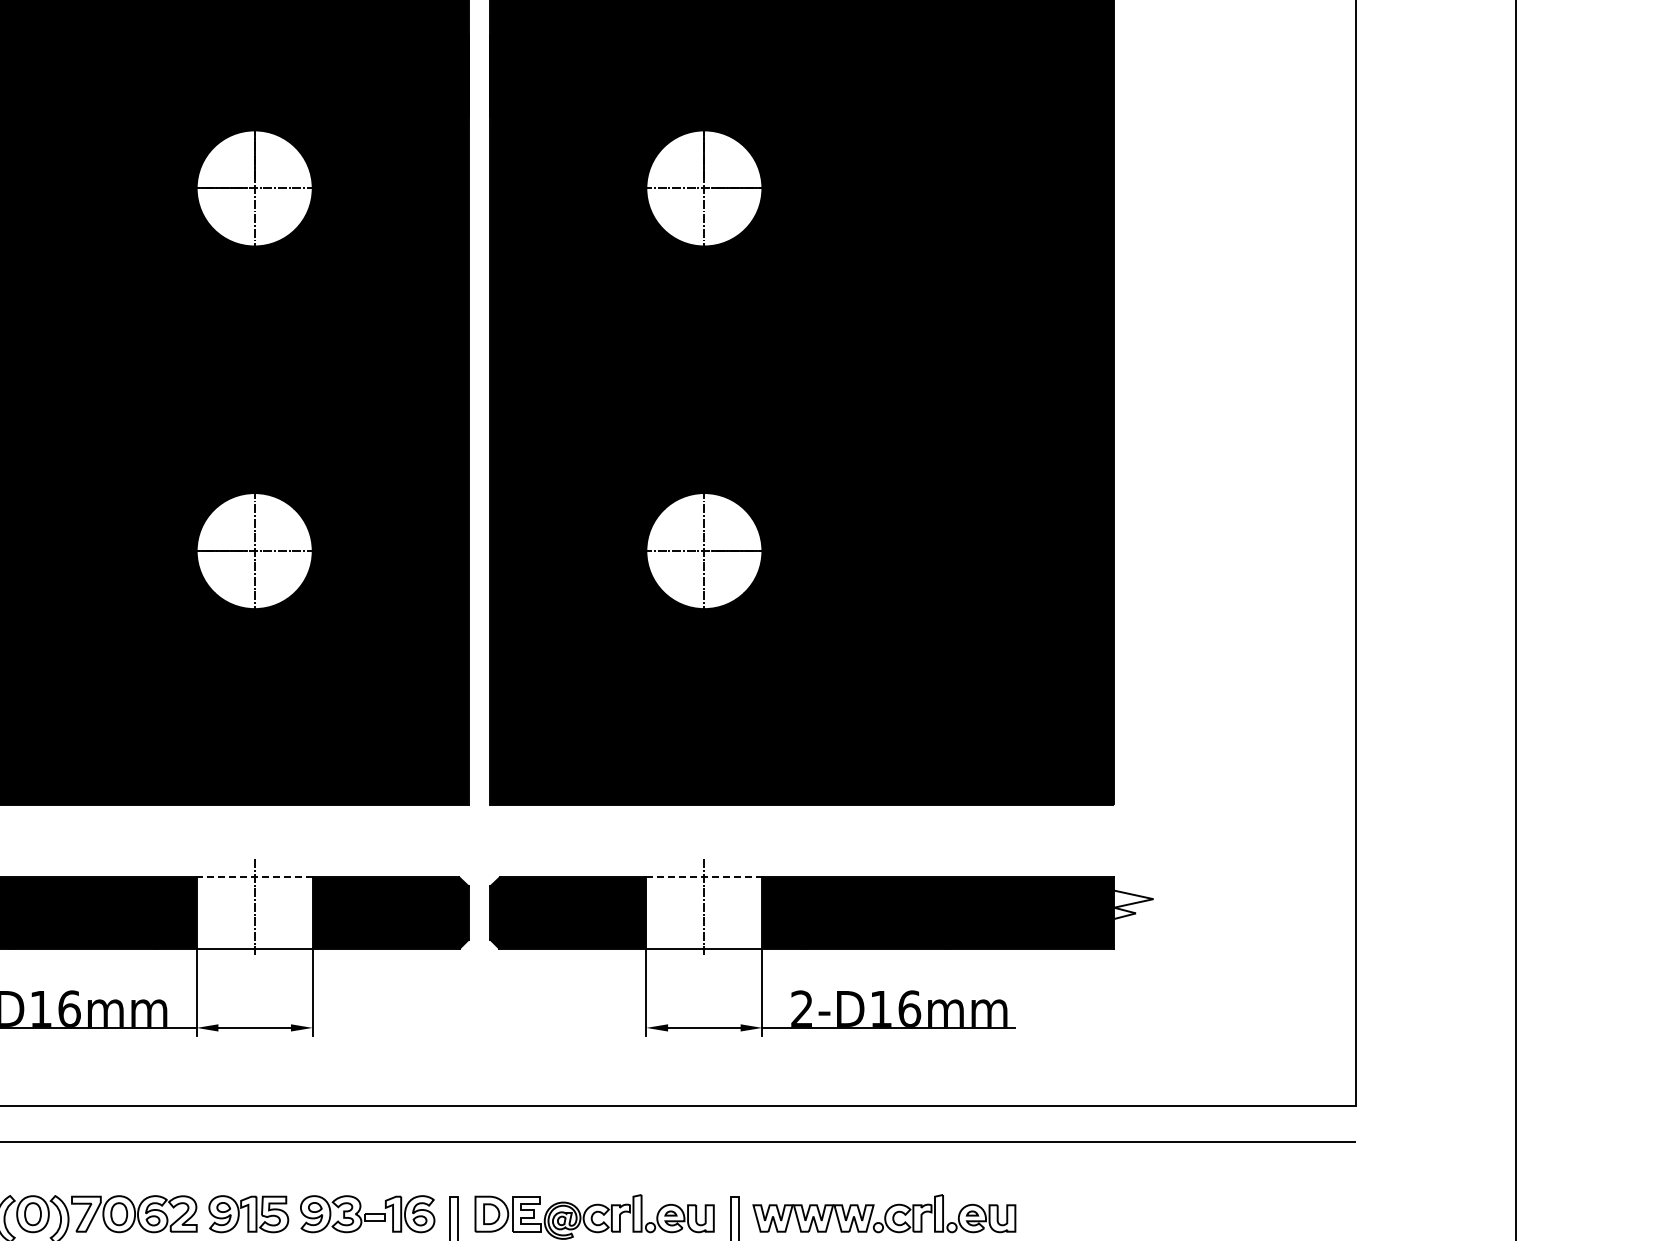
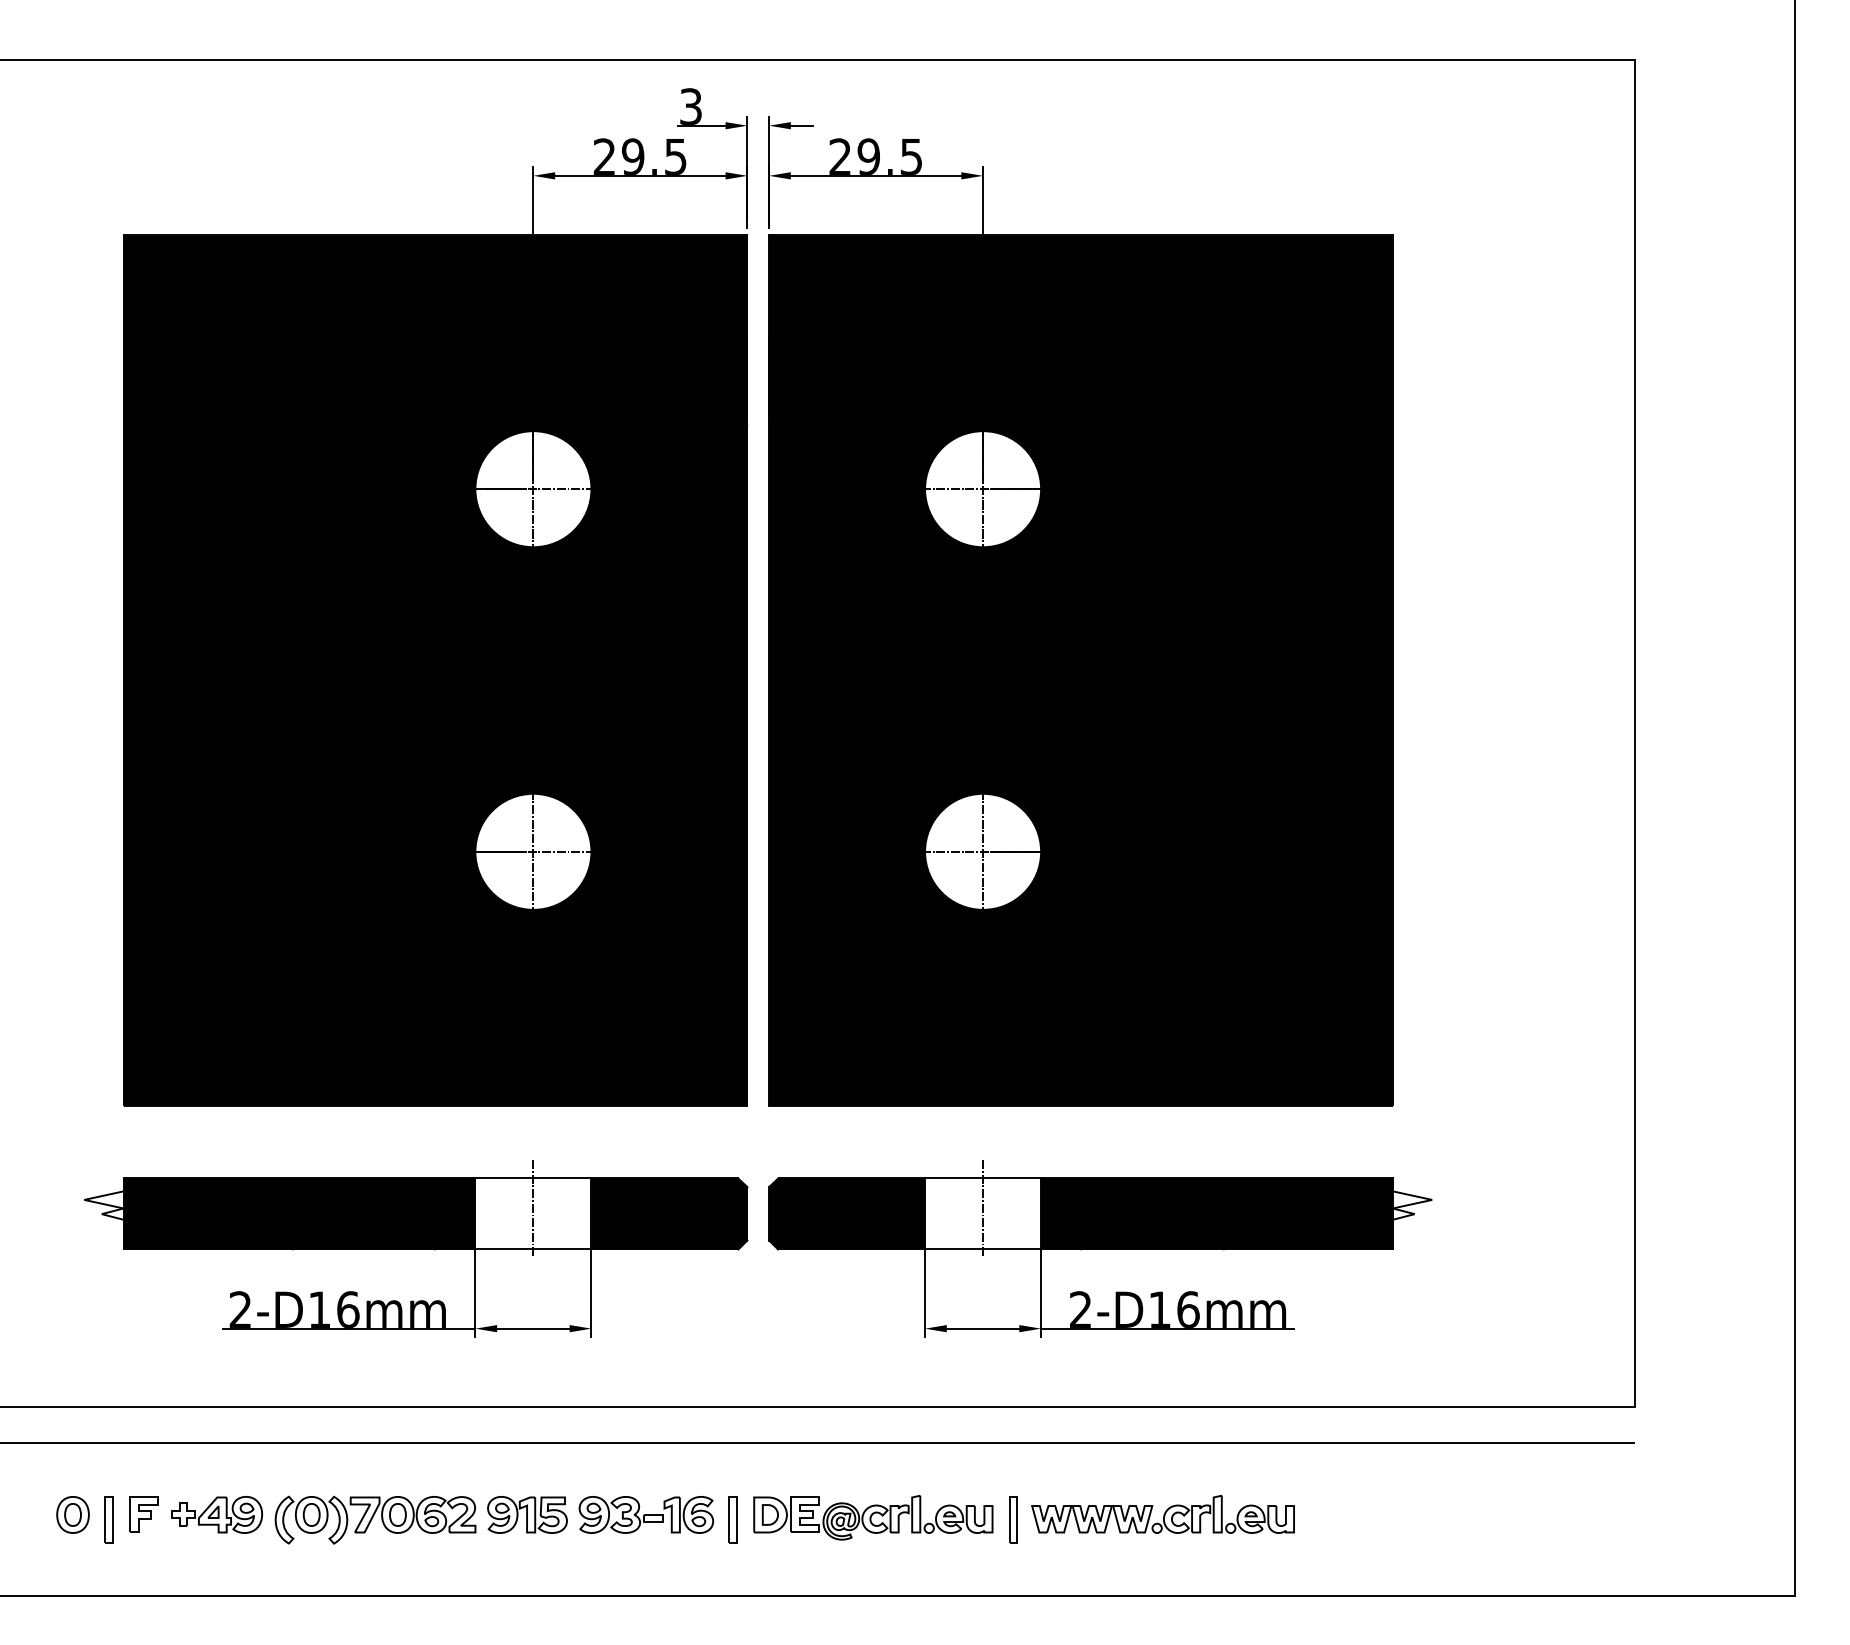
line: (253, 877) -> (532, 1178), dashed -> solid
line: (704, 877) -> (983, 1178), dashed -> solid

